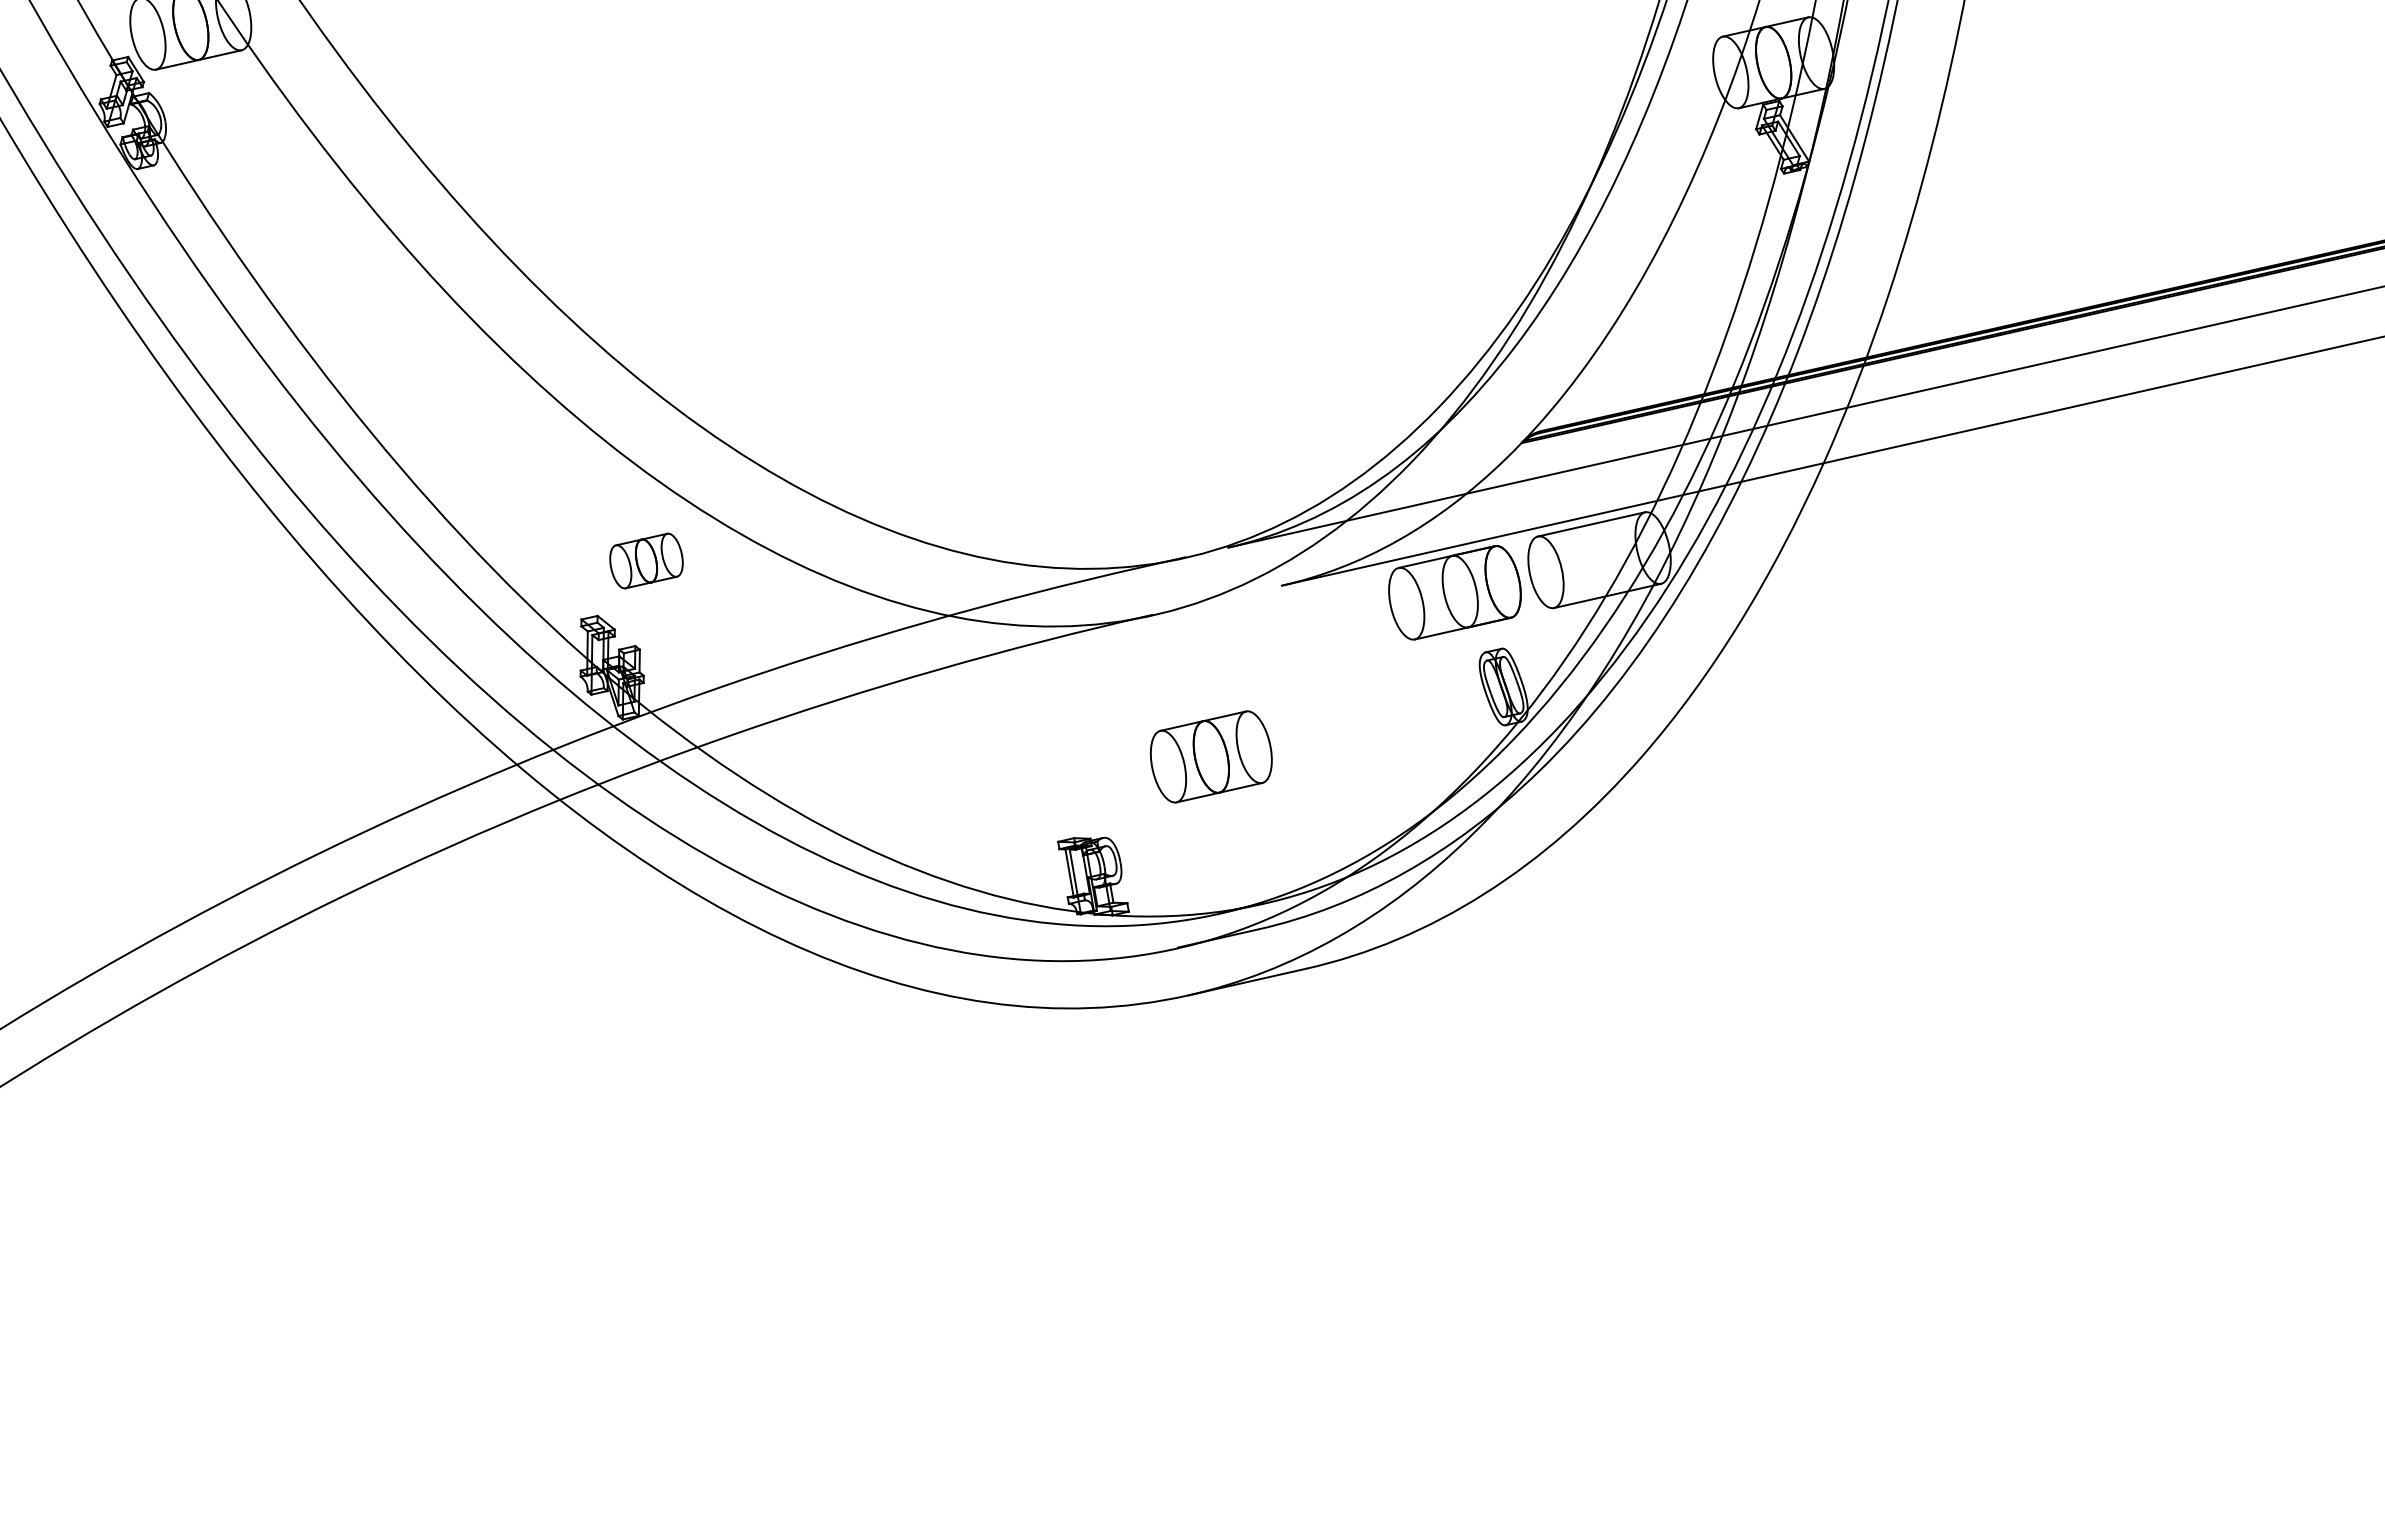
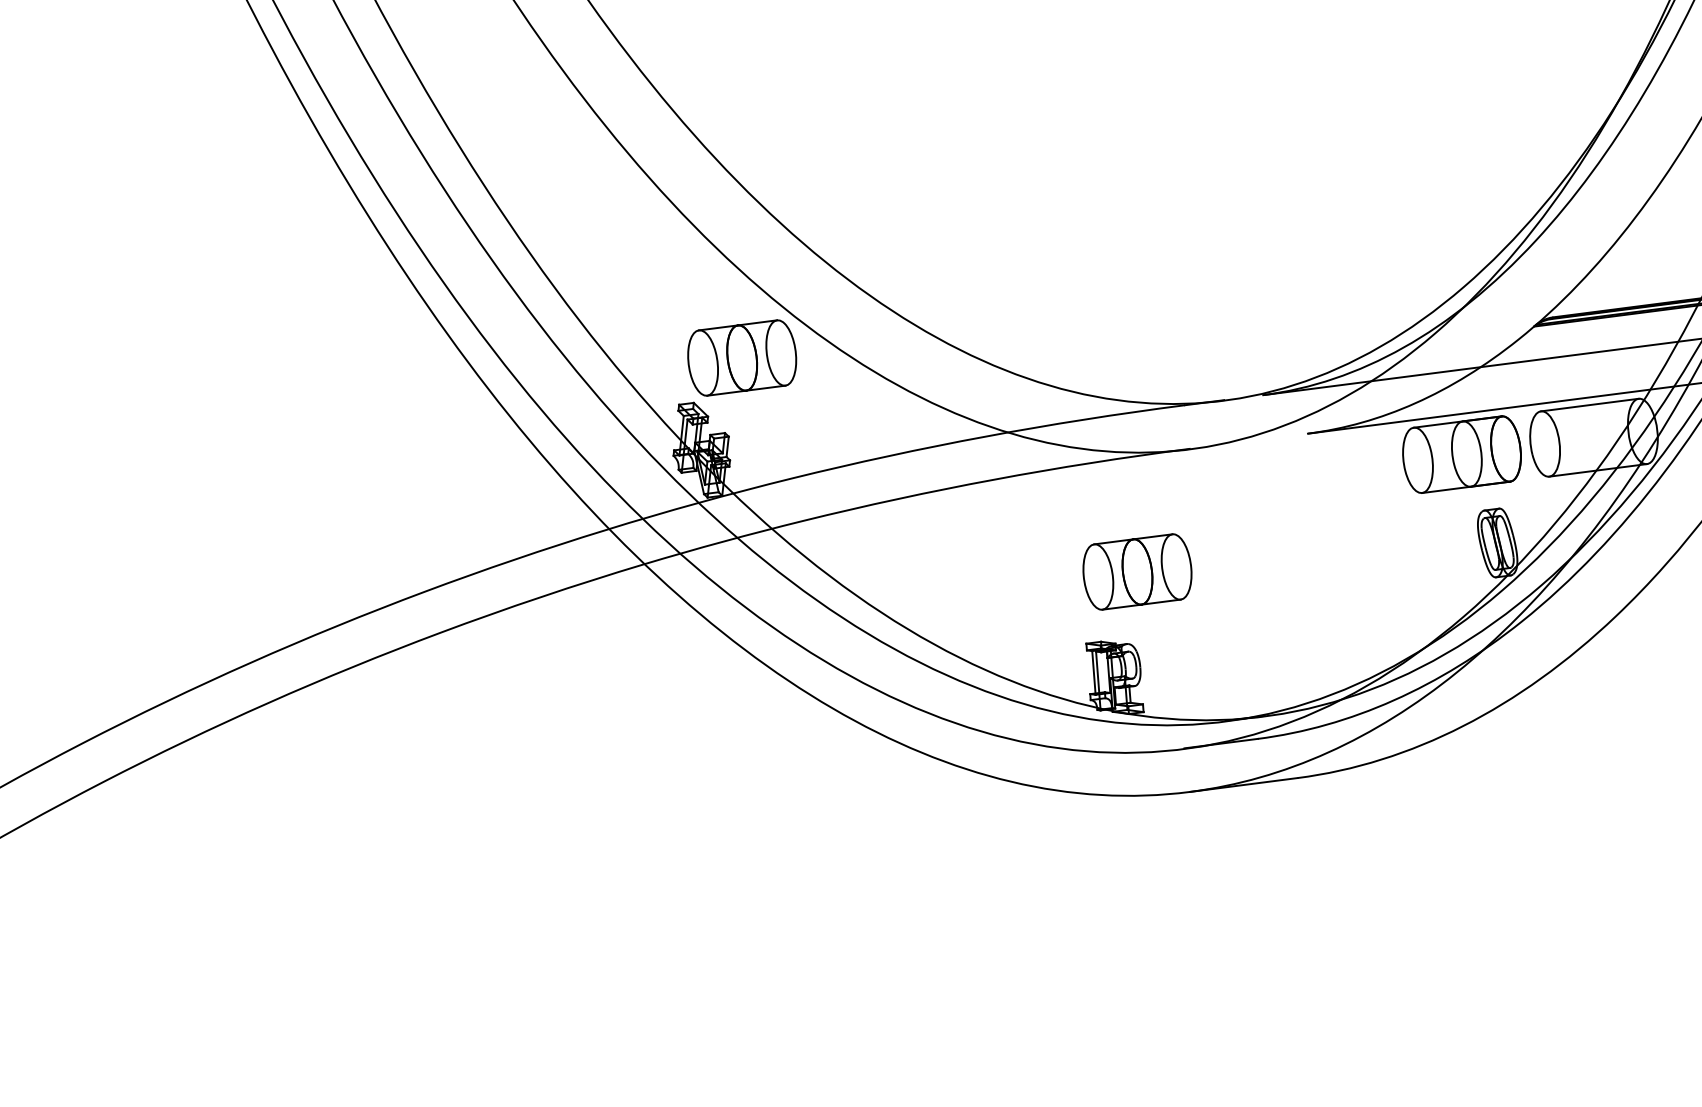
part: (646, 560) -> (742, 357), size x1.67
part: (1211, 756) -> (1137, 571), moved

